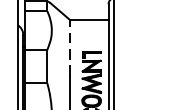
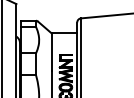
line: (70, 47) -> (51, 51), dashed -> solid

